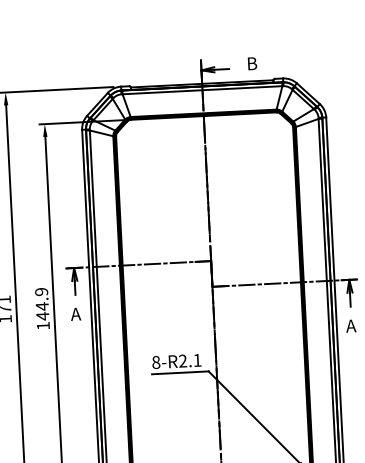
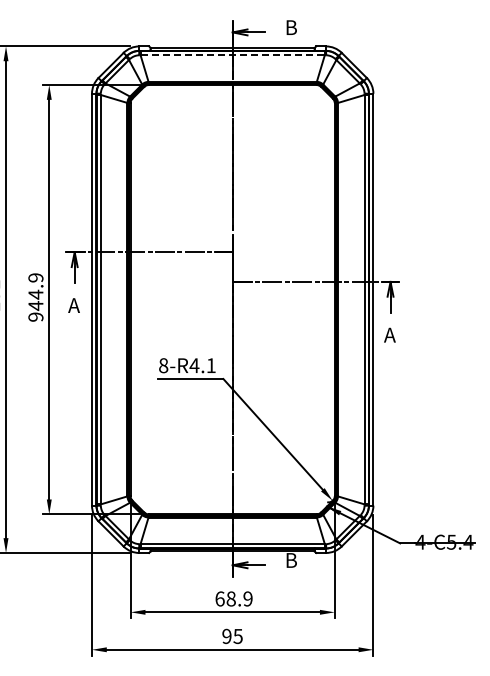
line: (203, 90) -> (233, 55), solid -> dashed
text: (42, 325) -> (35, 316), 144.9 -> 944.9
text: (182, 360) -> (194, 365), 8-R2.1 -> 8-R4.1

